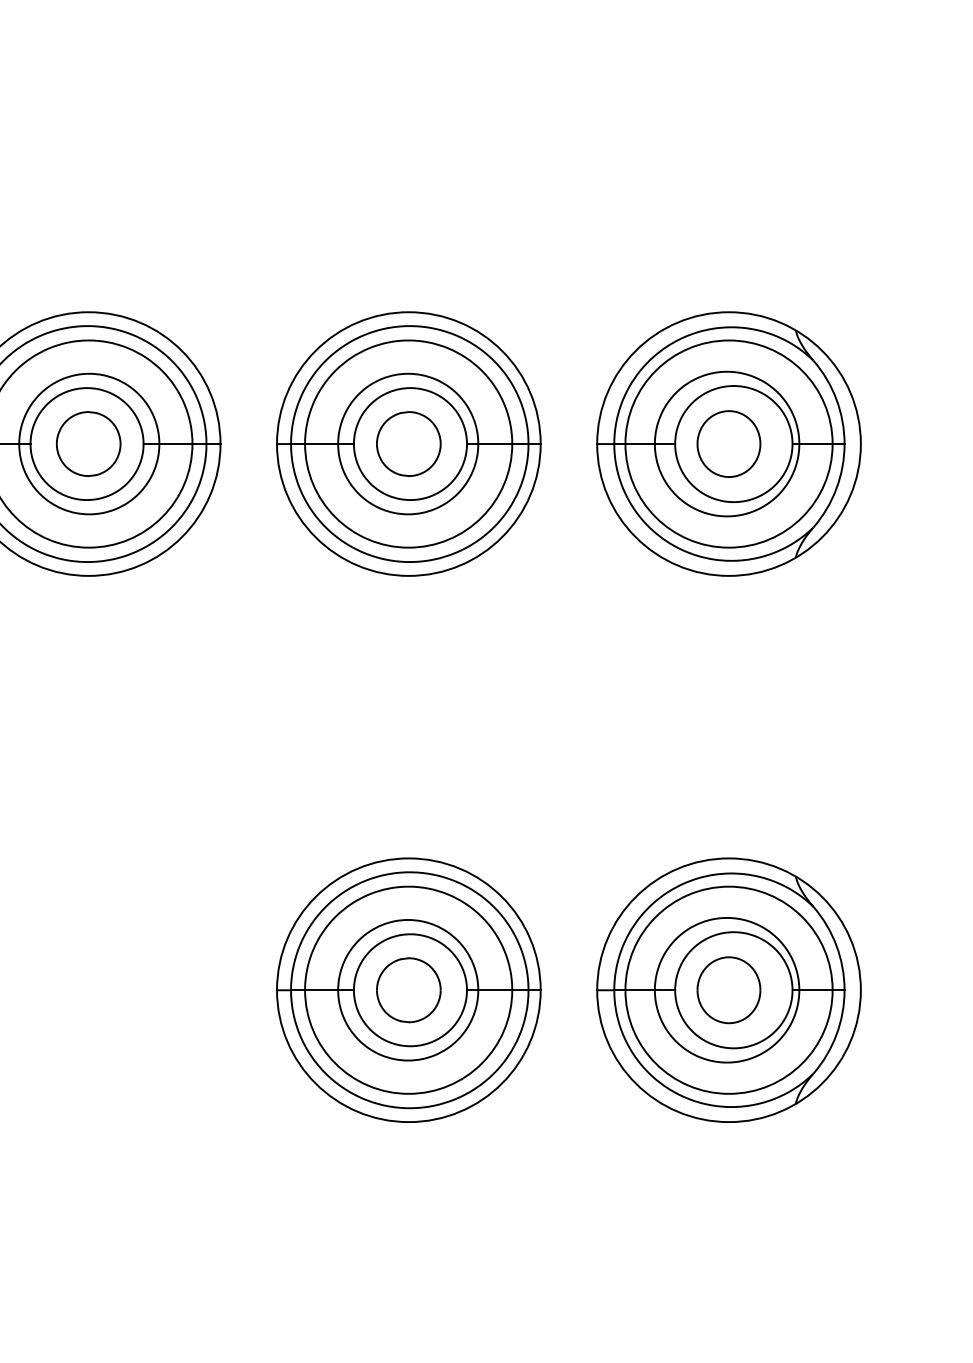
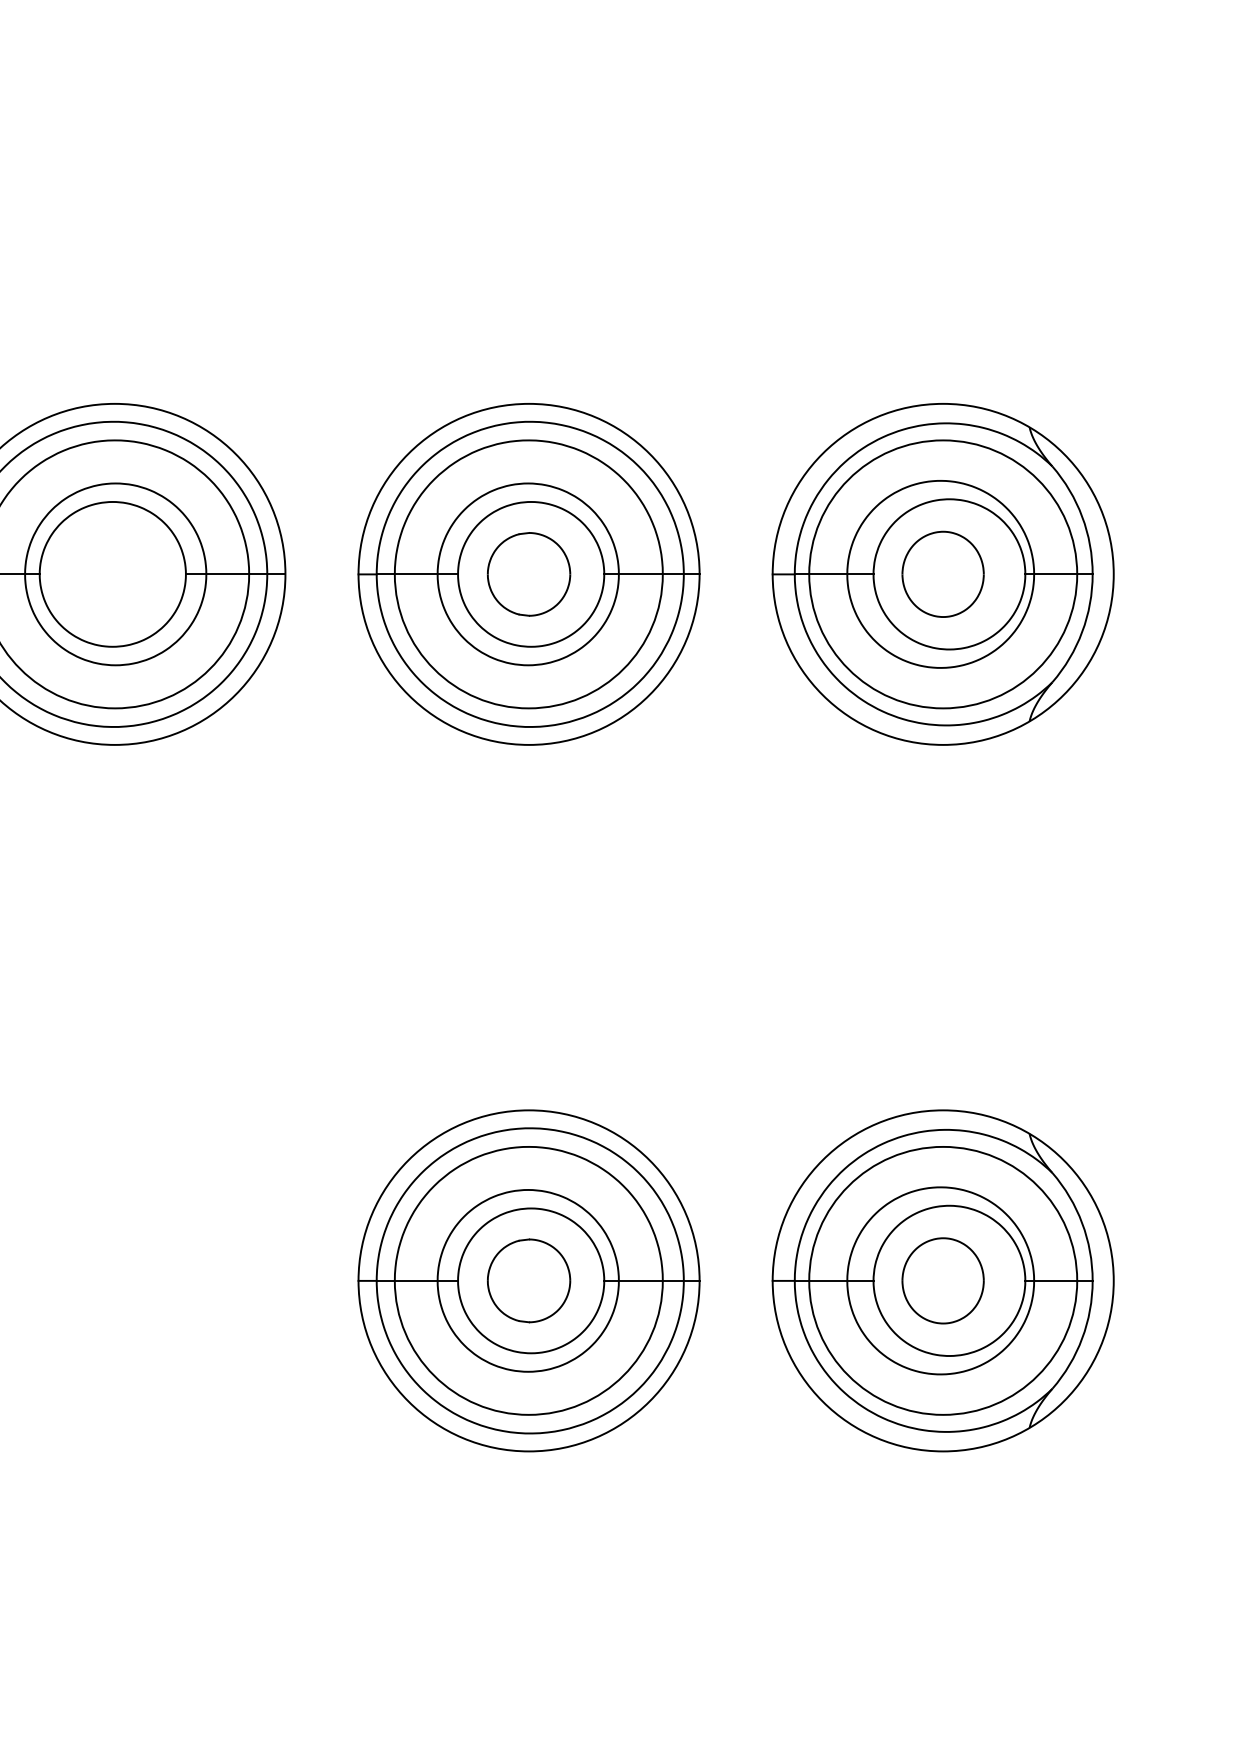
part: (88, 444) -> (114, 574), removed

